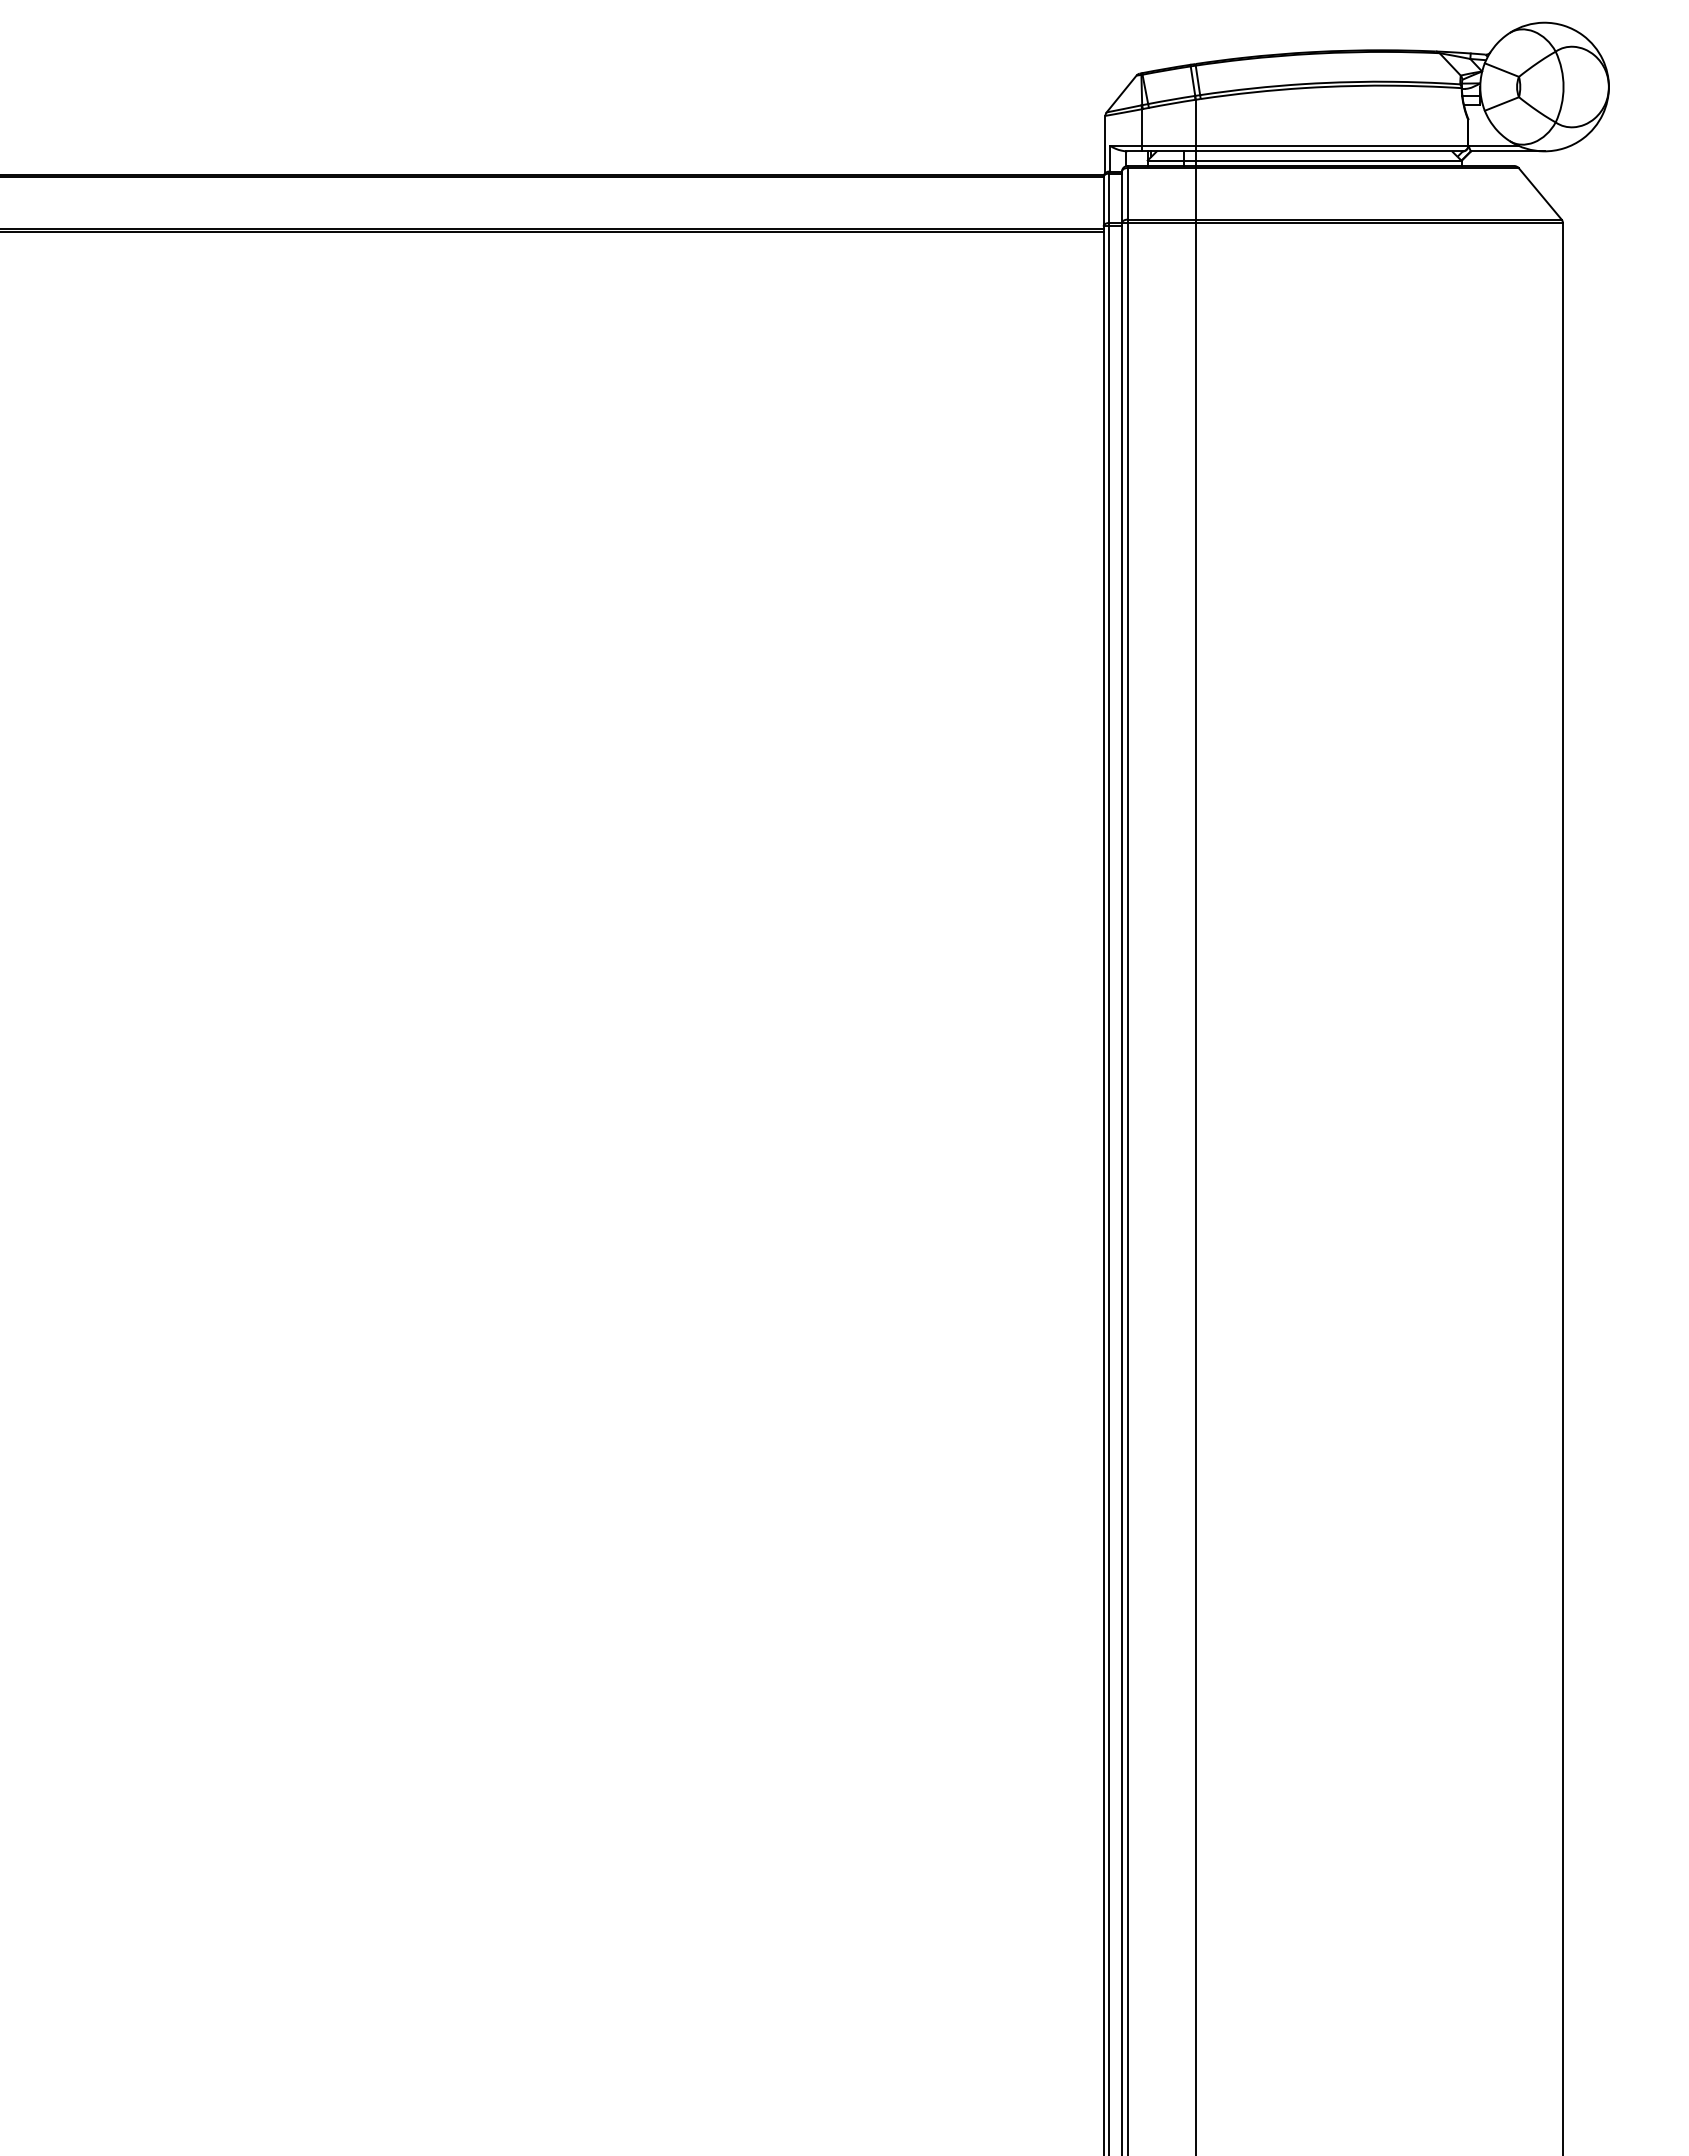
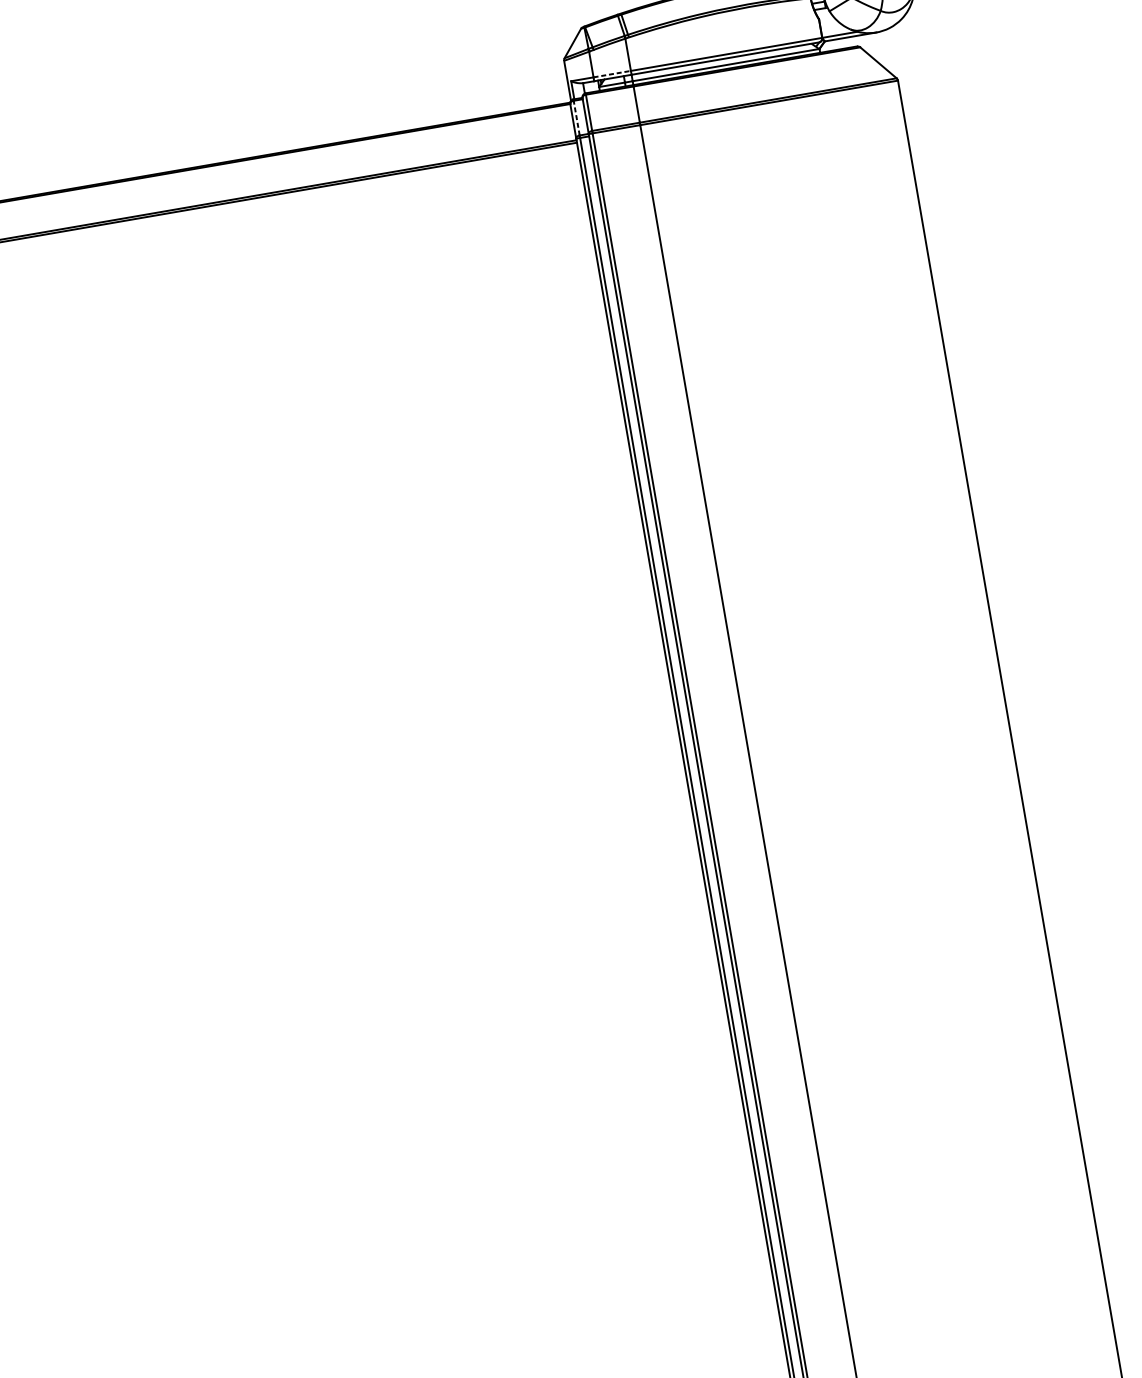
line: (1168, 145) -> (611, 73), solid -> dashed
line: (1109, 198) -> (576, 118), solid -> dashed

